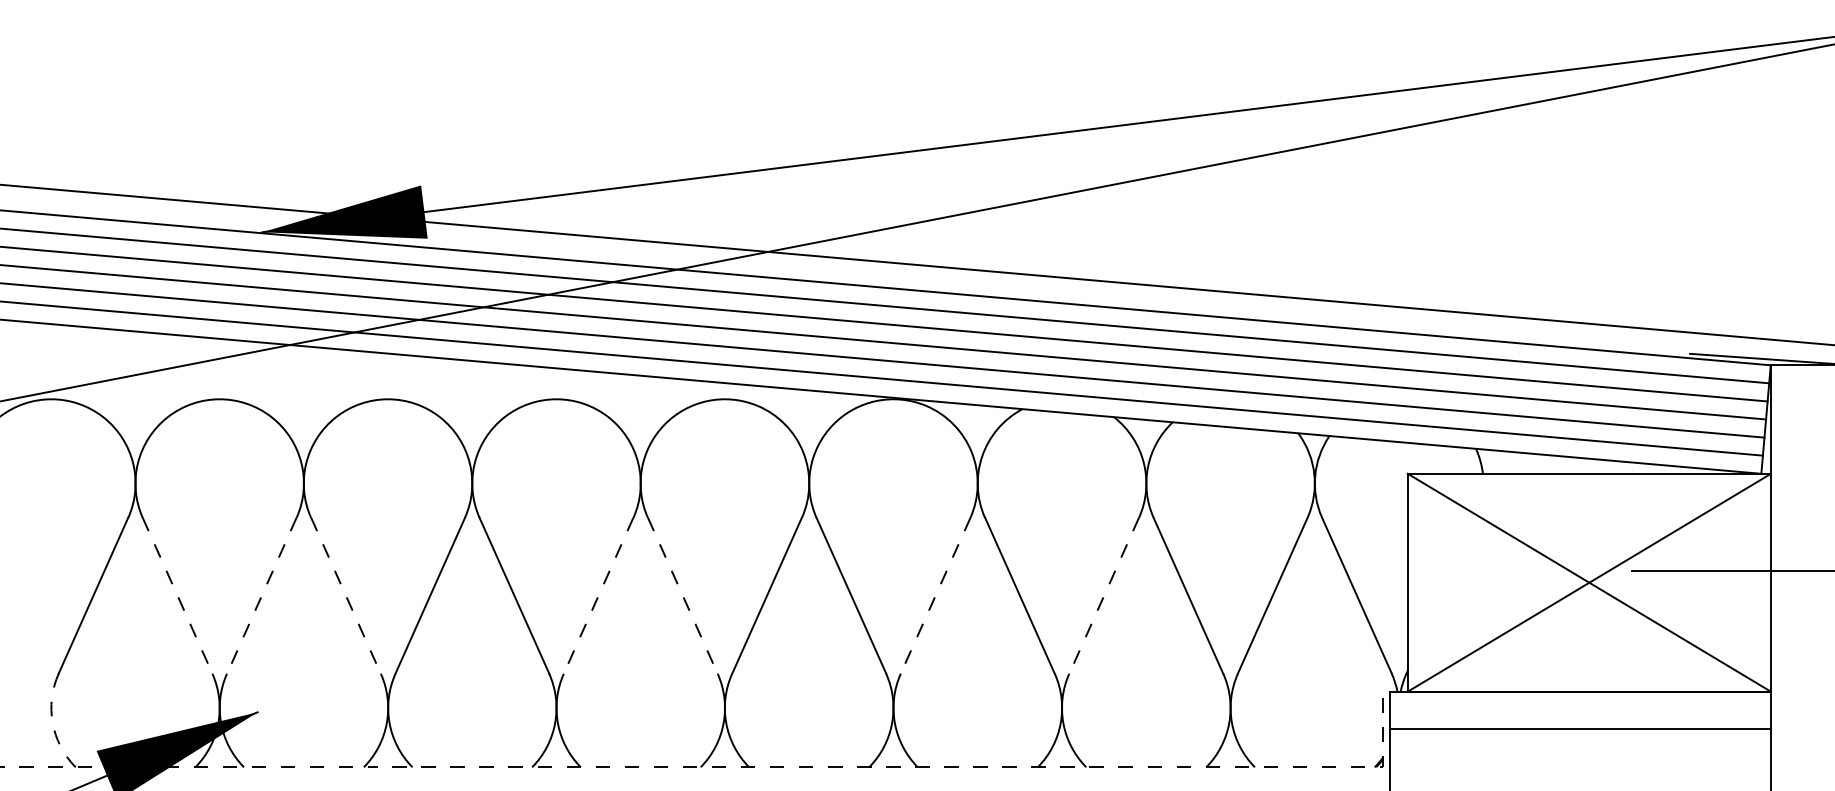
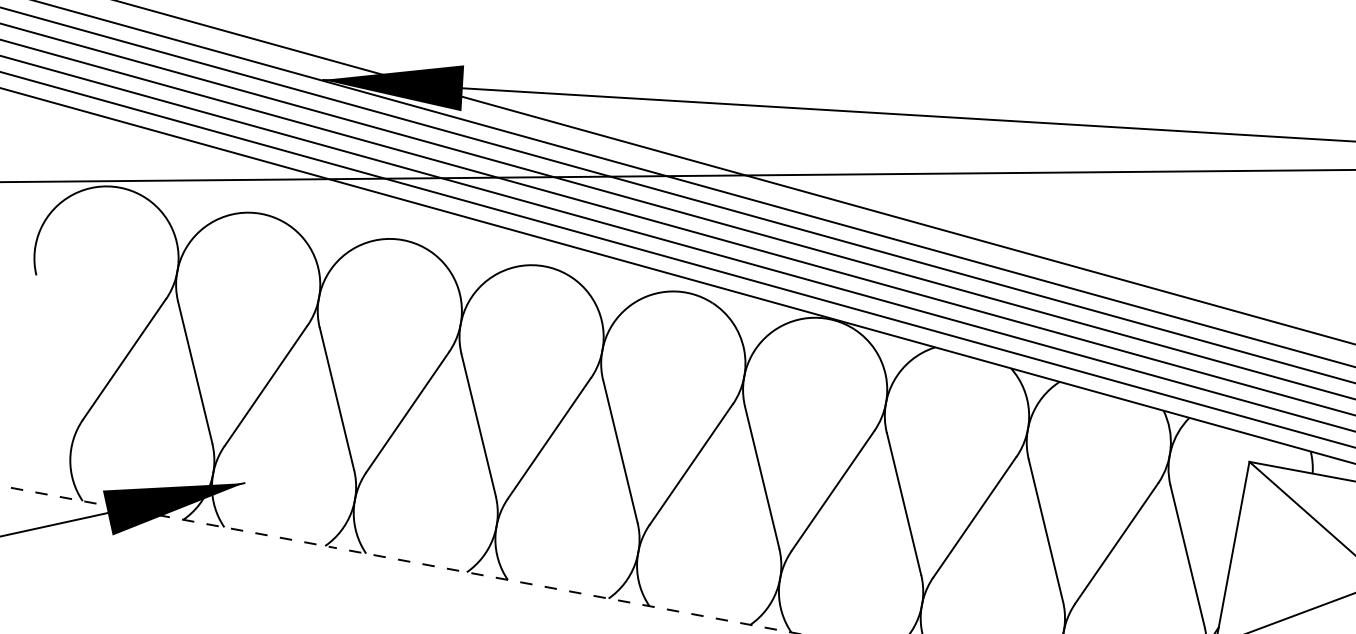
line: (177, 596) -> (195, 373), dashed -> solid
line: (261, 596) -> (265, 386), dashed -> solid
line: (346, 596) -> (337, 399), dashed -> solid
line: (598, 596) -> (549, 438), dashed -> solid
line: (683, 596) -> (620, 452), dashed -> solid
line: (935, 596) -> (832, 491), dashed -> solid
line: (1103, 596) -> (974, 517), dashed -> solid
arc: (52, 723) -> (70, 460), dashed -> solid

